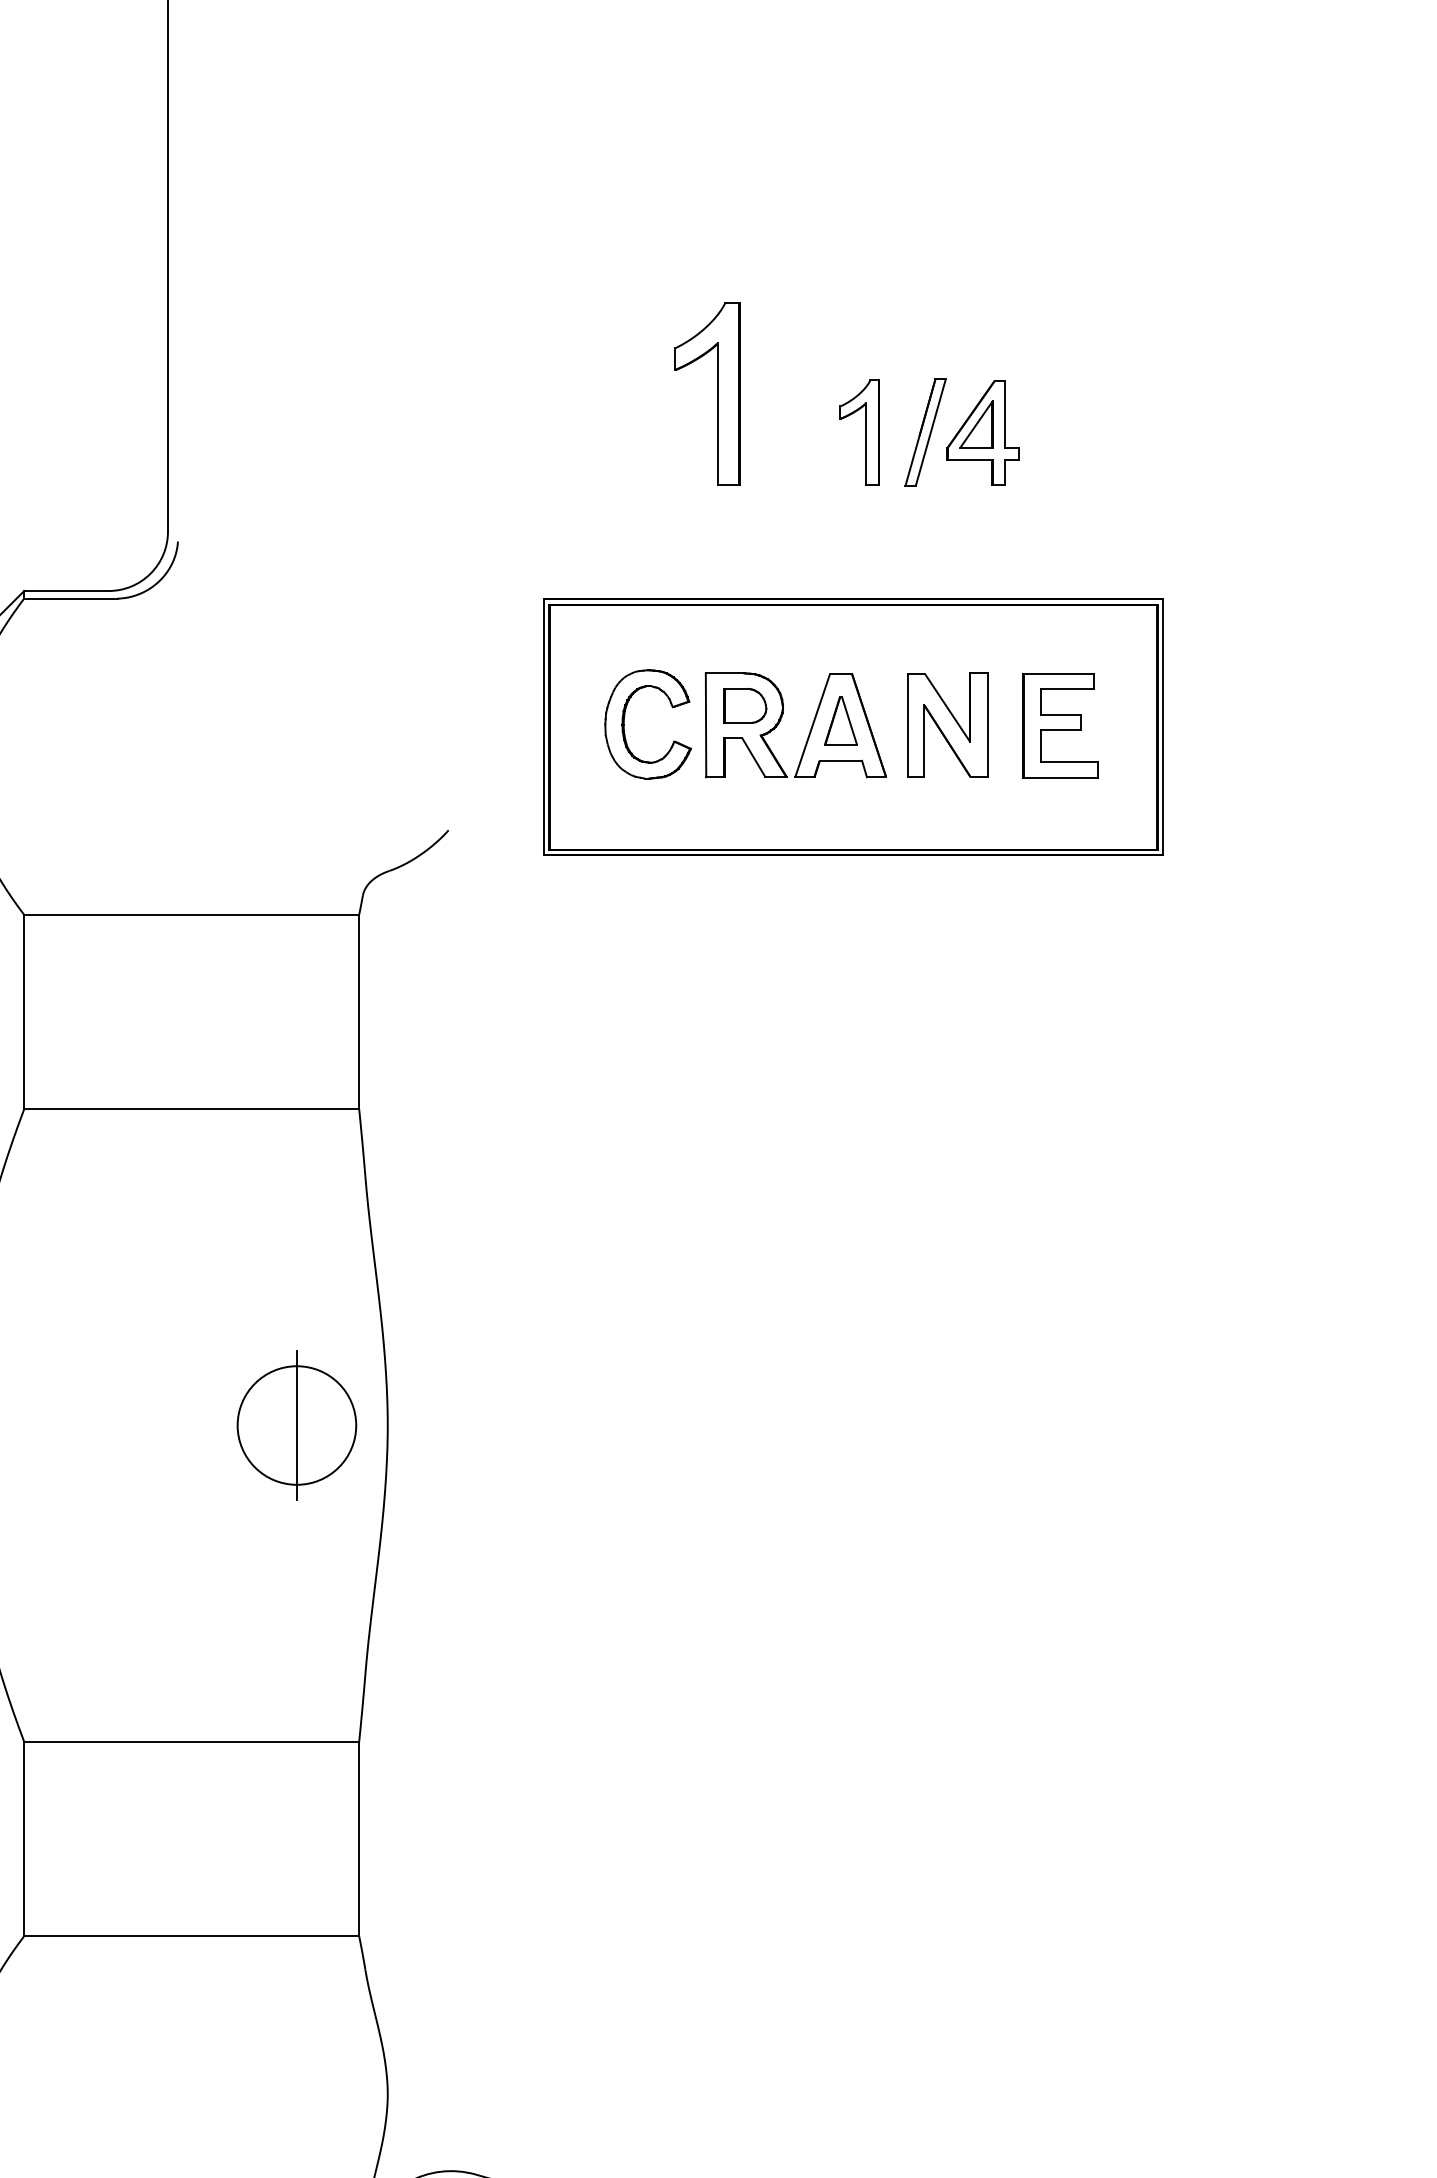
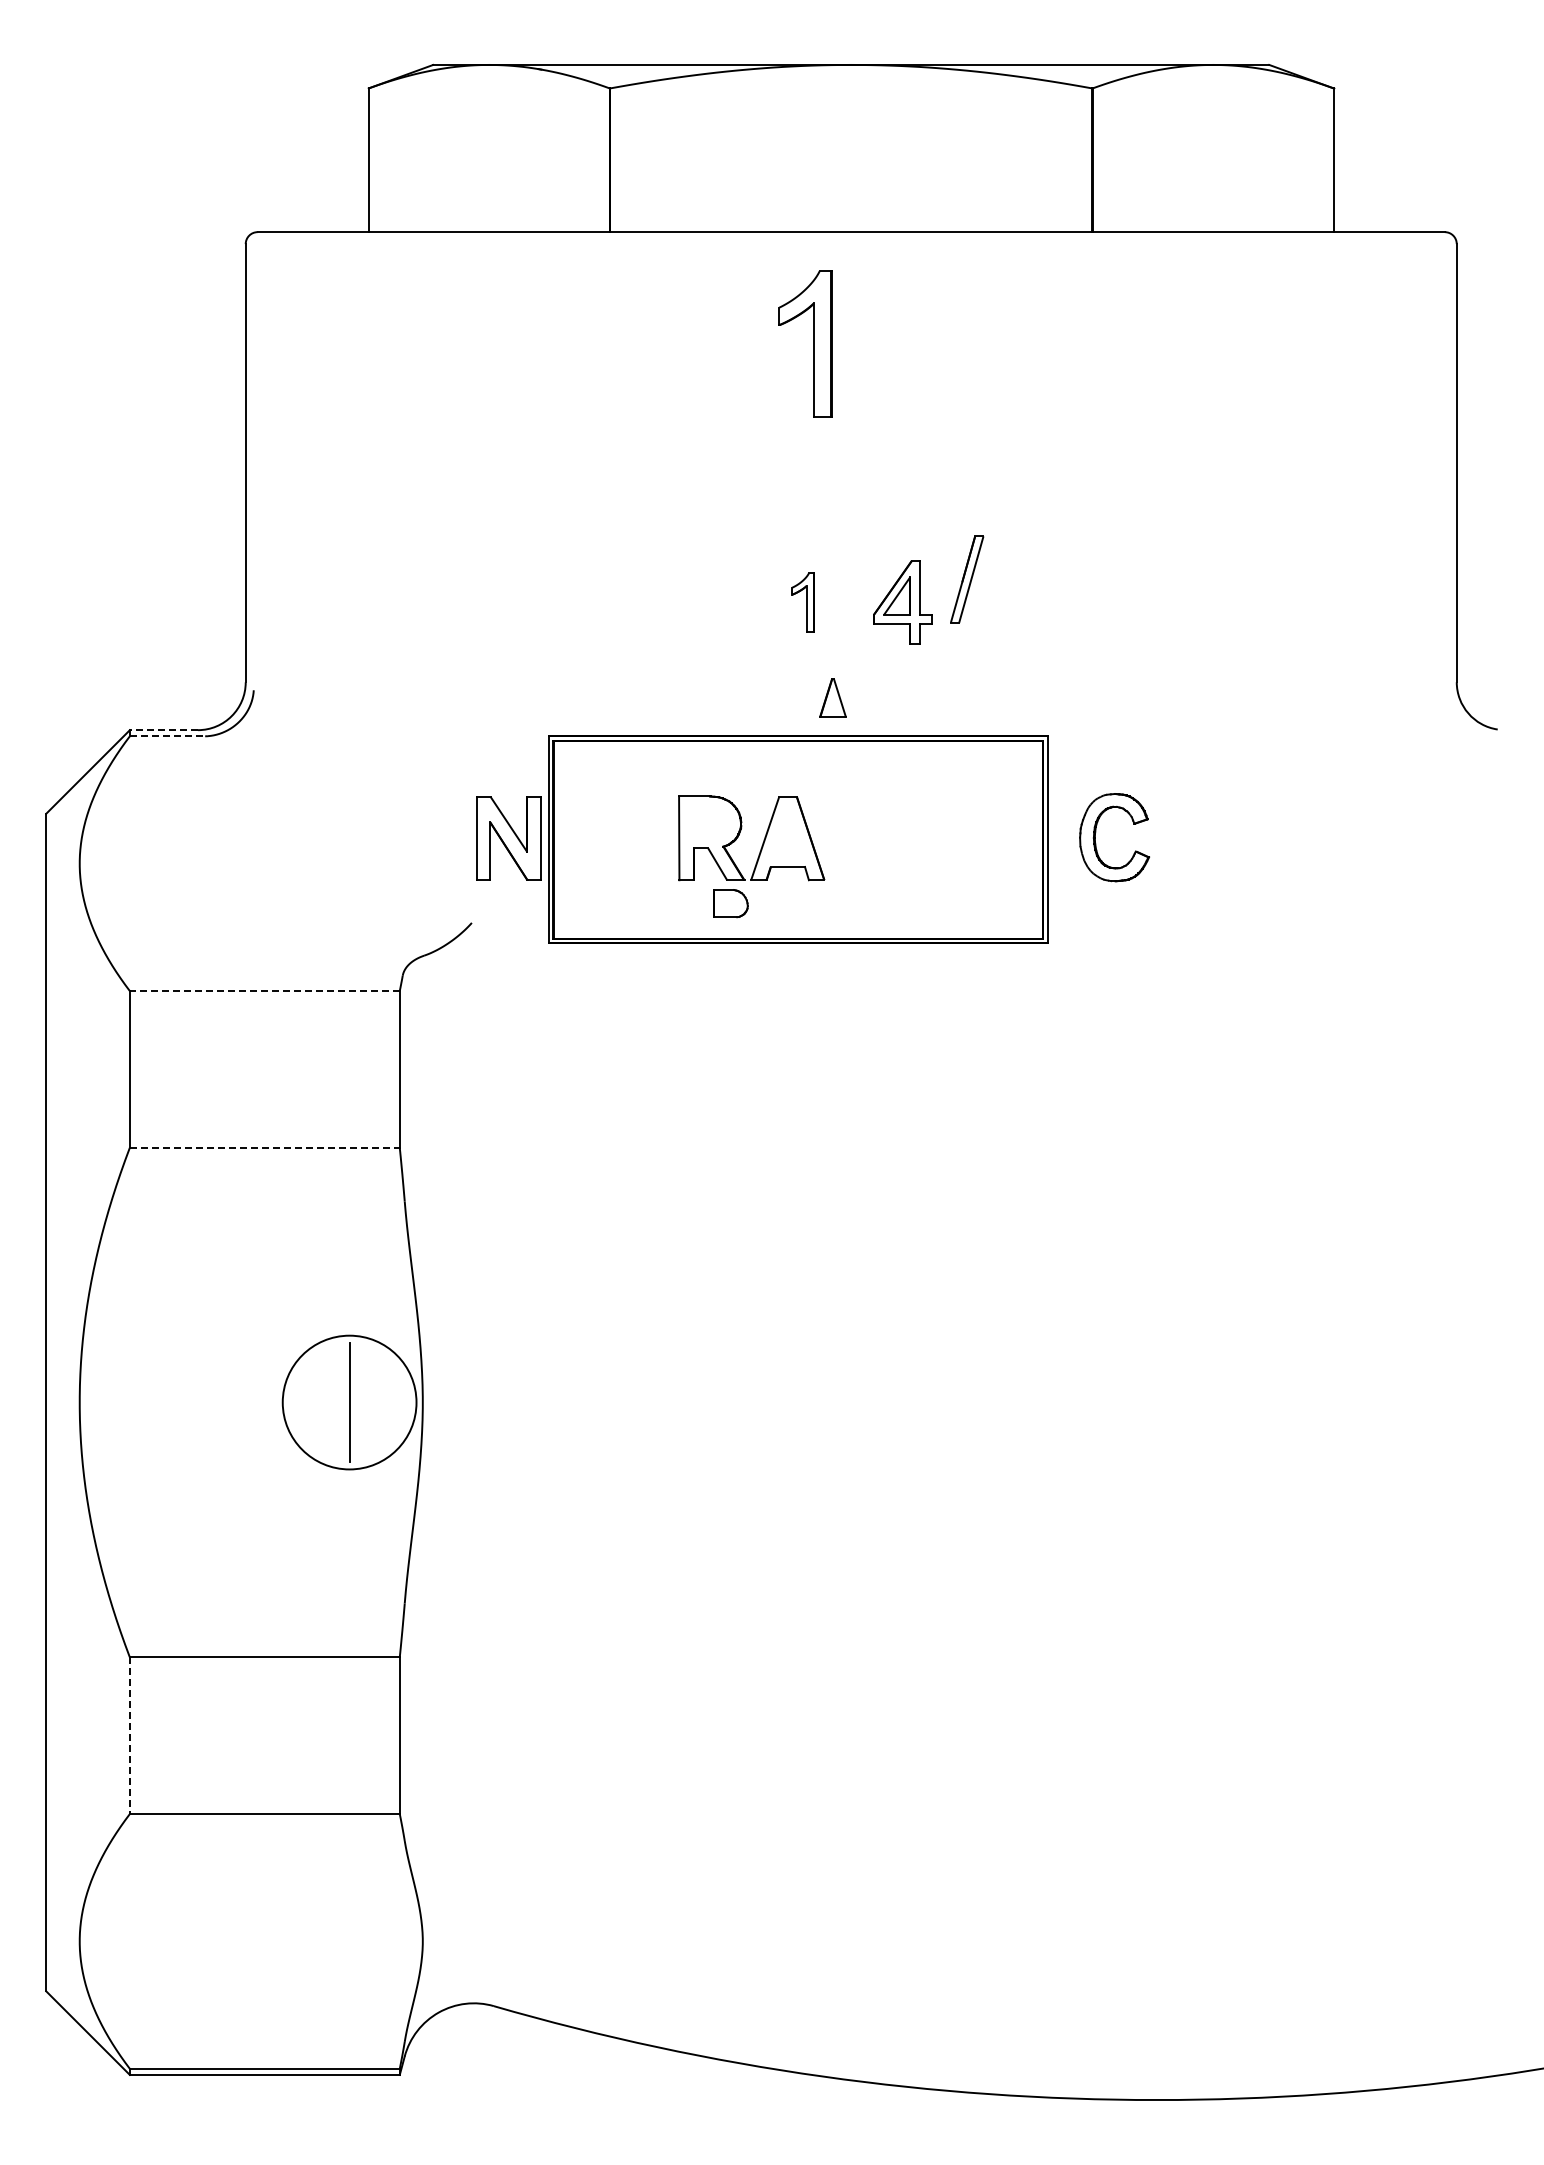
part: (717, 392) -> (813, 343), moved
part: (858, 432) -> (802, 602), size x0.7
part: (926, 432) -> (967, 579), moved
line: (65, 591) -> (163, 730), solid -> dashed
line: (70, 598) -> (167, 736), solid -> dashed
part: (744, 705) -> (730, 903), moved
part: (625, 718) -> (1096, 832), moved
part: (840, 720) -> (832, 697), moved
part: (947, 725) -> (508, 838), moved
part: (1060, 725) -> (964, 838), removed
line: (191, 915) -> (264, 991), solid -> dashed
line: (191, 1108) -> (264, 1147), solid -> dashed
circle: (296, 1425) -> (349, 1402), size x1.4
line: (23, 1839) -> (129, 1736), solid -> dashed

